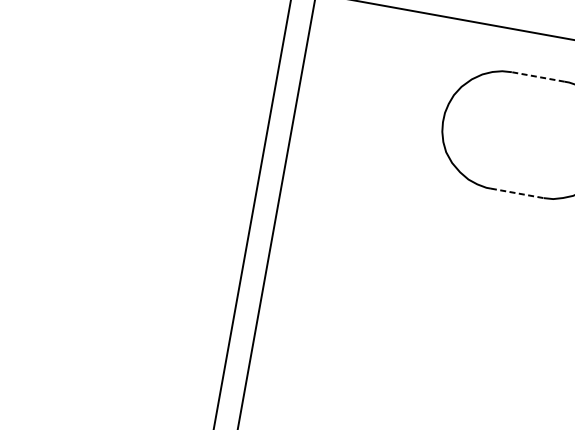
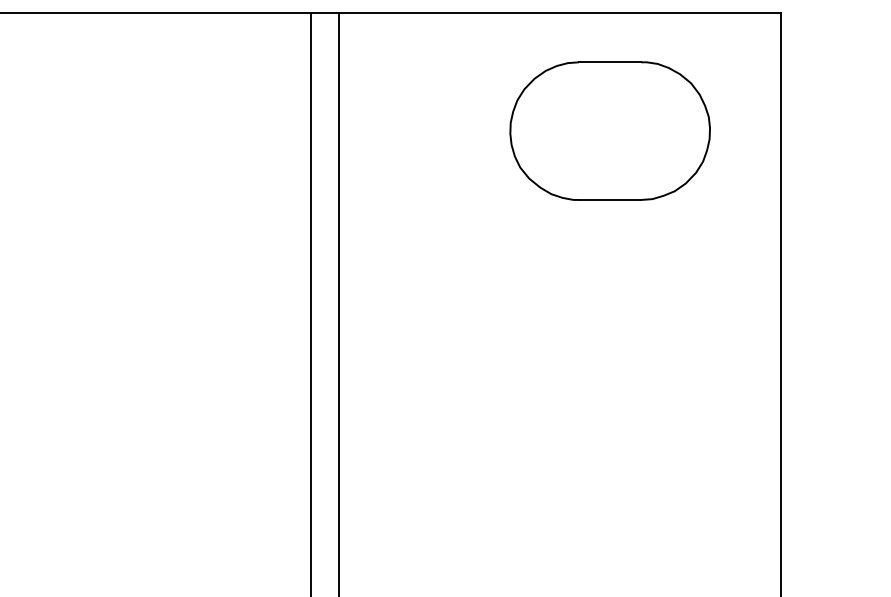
line: (537, 77) -> (609, 62), dashed -> solid
line: (517, 193) -> (610, 199), dashed -> solid

